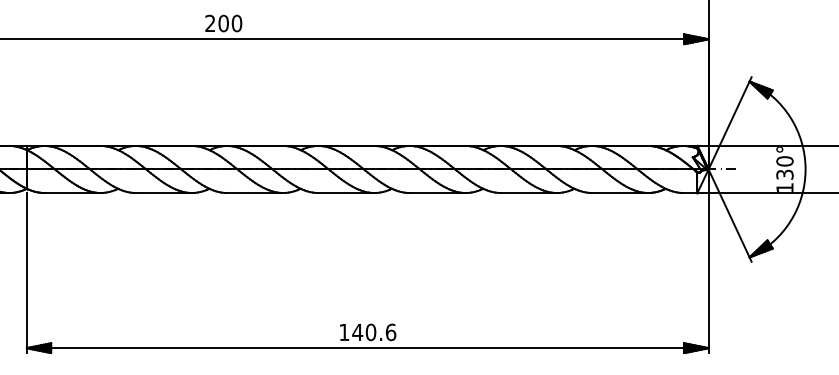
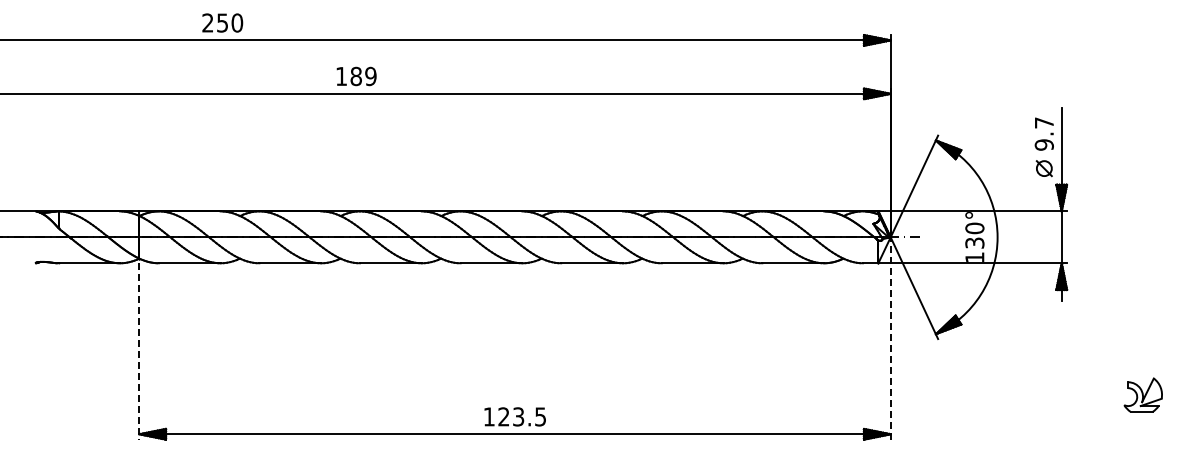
text: (223, 23) -> (356, 76), 200 -> 189
line: (708, 260) -> (890, 337), solid -> dashed
line: (27, 273) -> (139, 351), solid -> dashed
text: (373, 332) -> (521, 416), 140.6 -> 123.5

